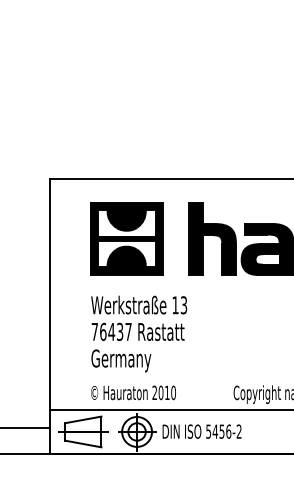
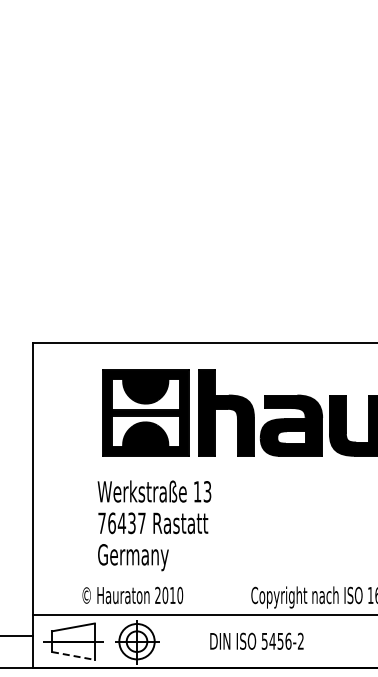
part: (126, 238) -> (145, 412), moved
text: (139, 333) -> (154, 525), moved
text: (201, 430) -> (256, 640), moved
line: (83, 443) -> (73, 655), solid -> dashed

